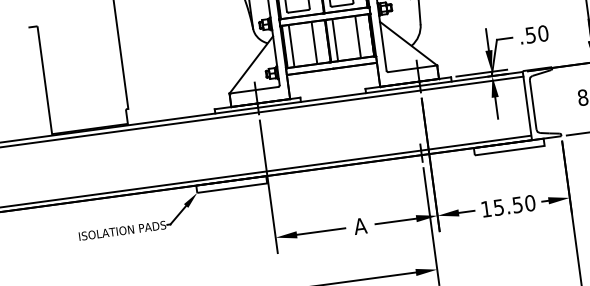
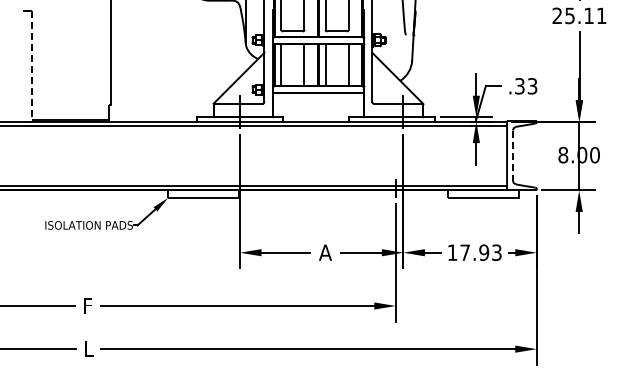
text: (537, 34) -> (526, 86), .50 -> .33
line: (45, 80) -> (32, 66), solid -> dashed
line: (532, 105) -> (512, 156), solid -> dashed
text: (514, 205) -> (480, 252), 15.50 -> 17.93

